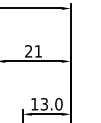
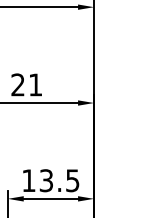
text: (58, 104) -> (72, 181), 13.0 -> 13.5

